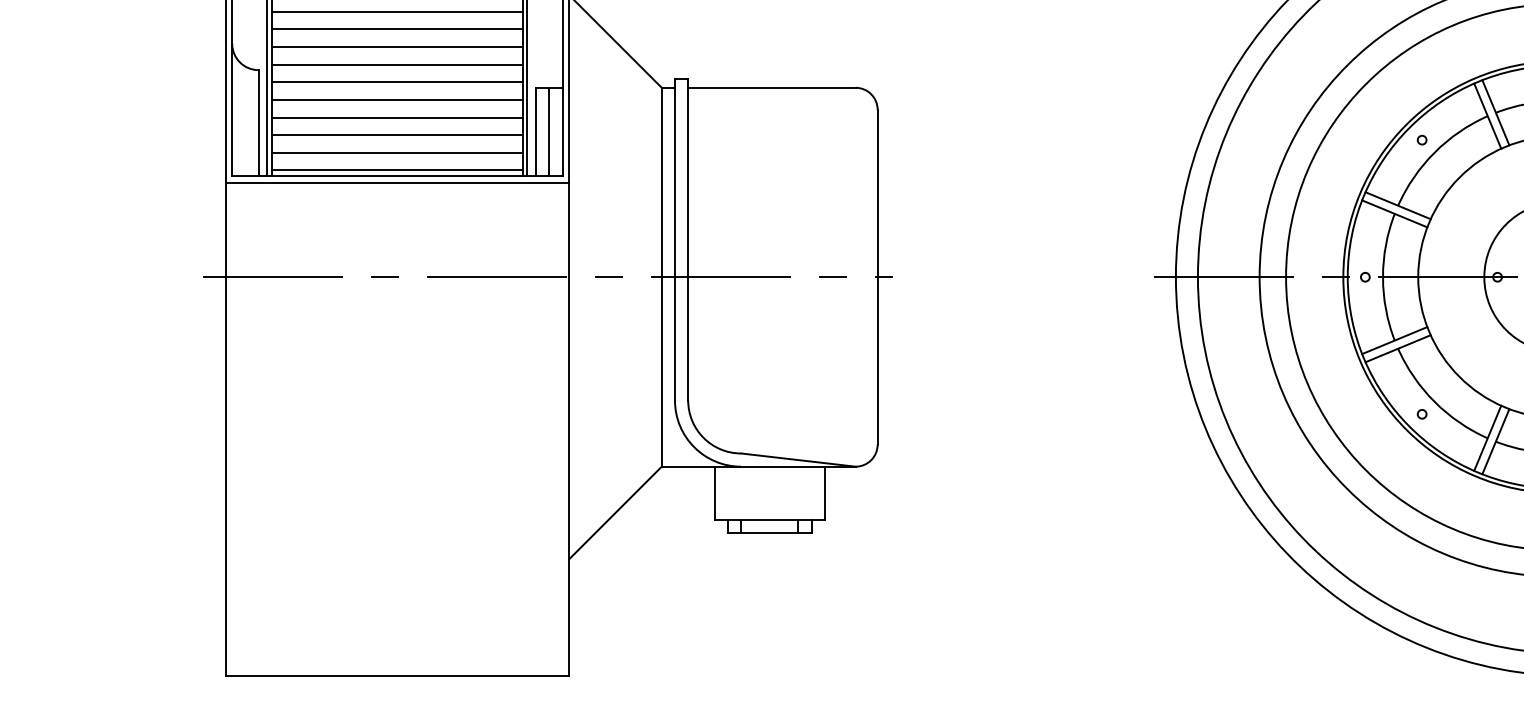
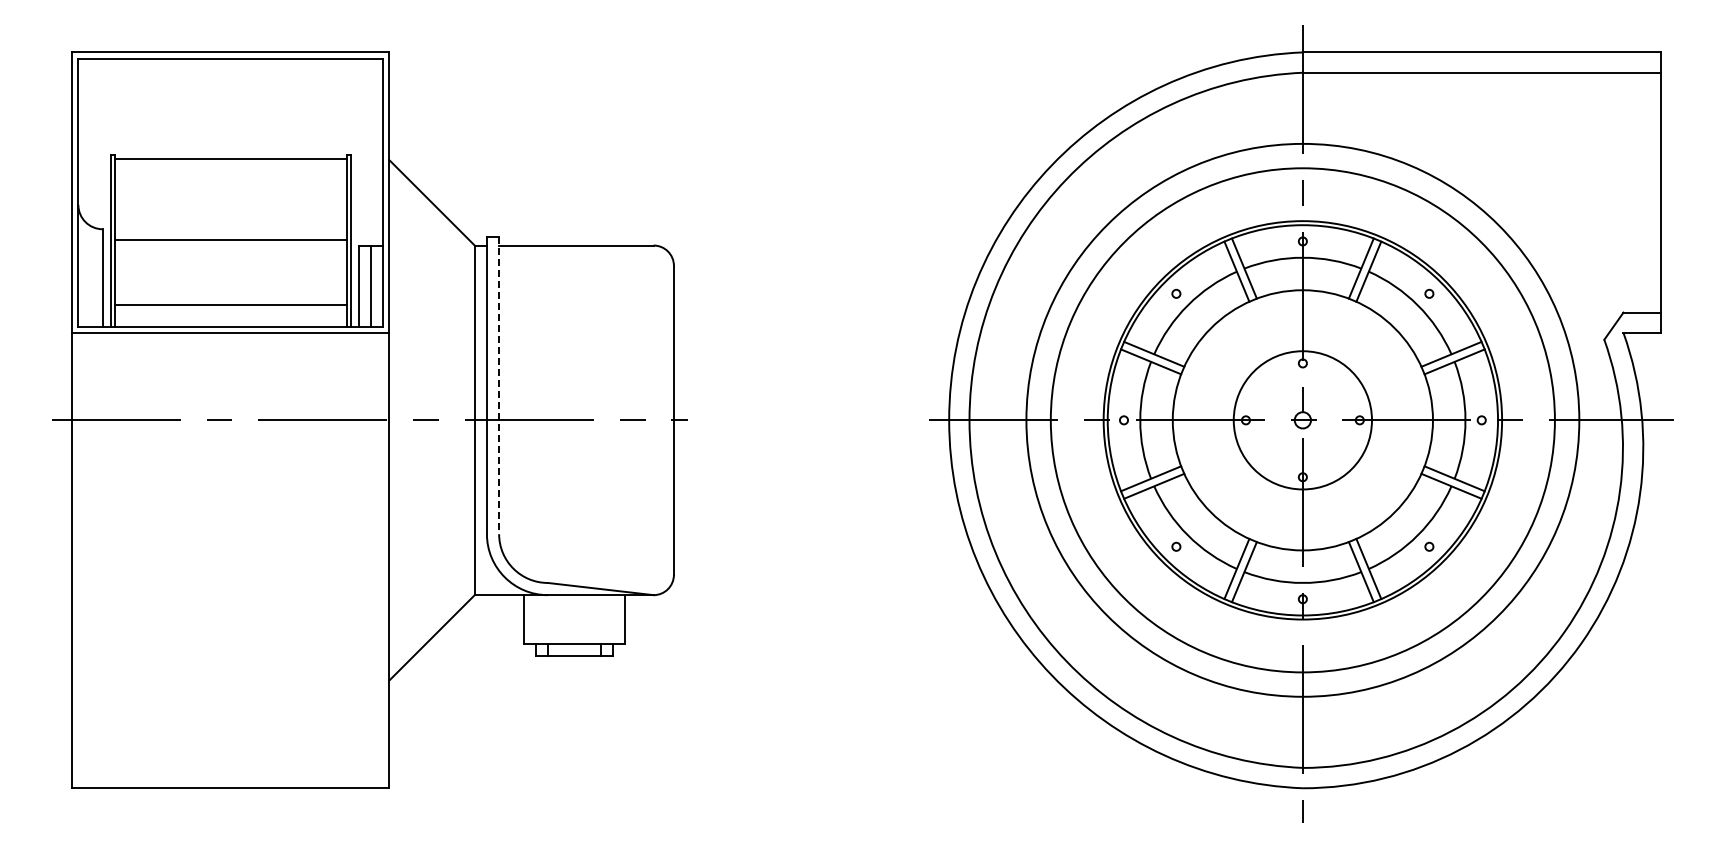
line: (397, 11) -> (230, 175), removed
line: (397, 29) -> (230, 191), removed
line: (397, 46) -> (230, 207), removed
line: (397, 65) -> (230, 224), removed
line: (397, 99) -> (230, 256), removed
line: (397, 117) -> (230, 272), removed
line: (397, 135) -> (230, 289), removed
line: (397, 170) -> (230, 321), removed
line: (688, 240) -> (499, 386), solid -> dashed

